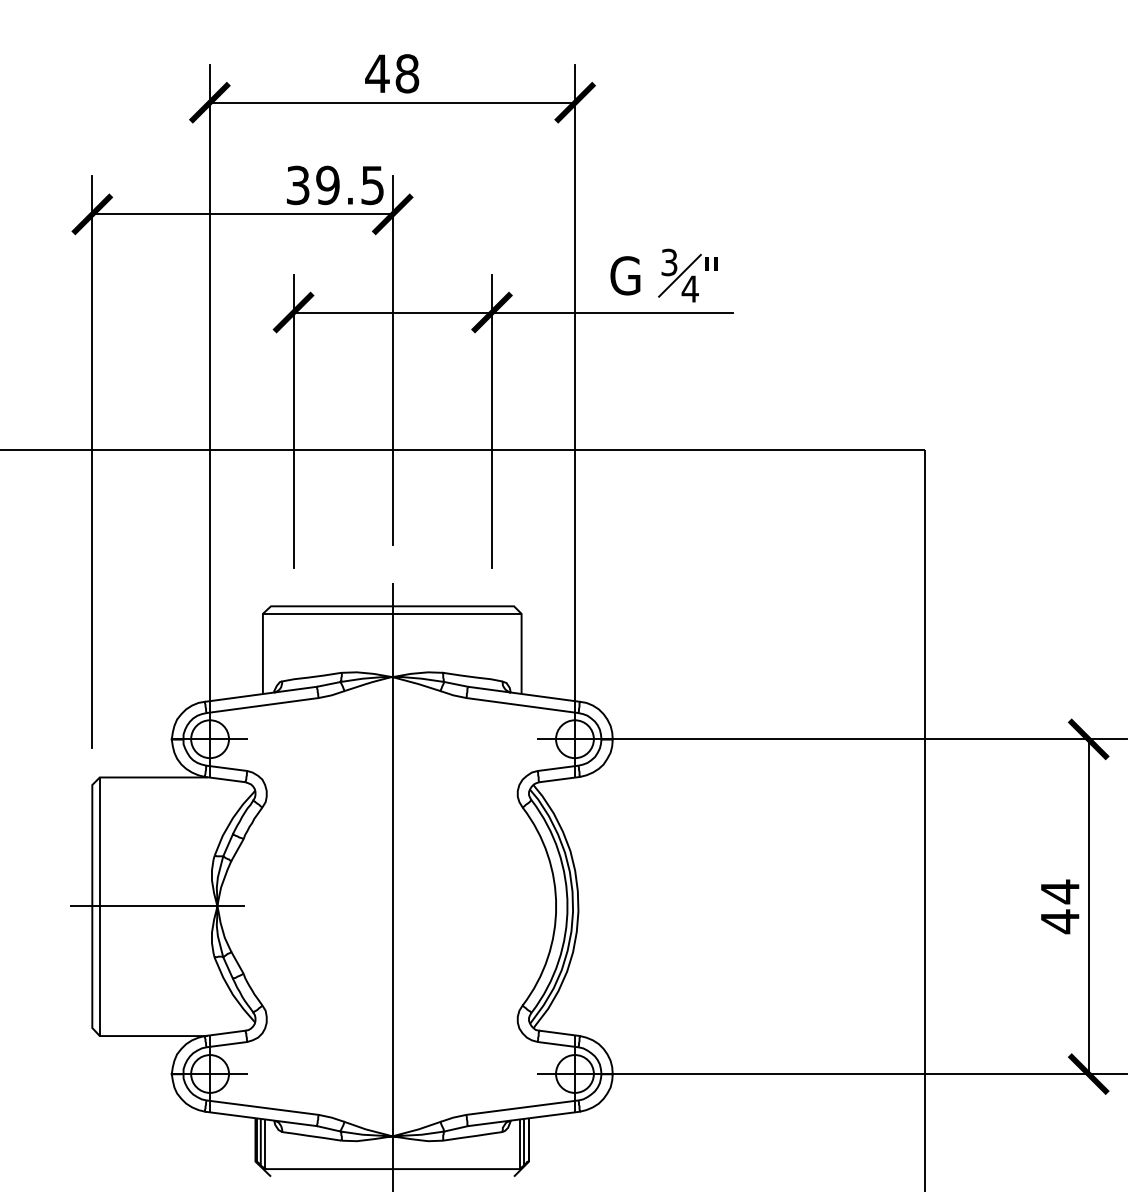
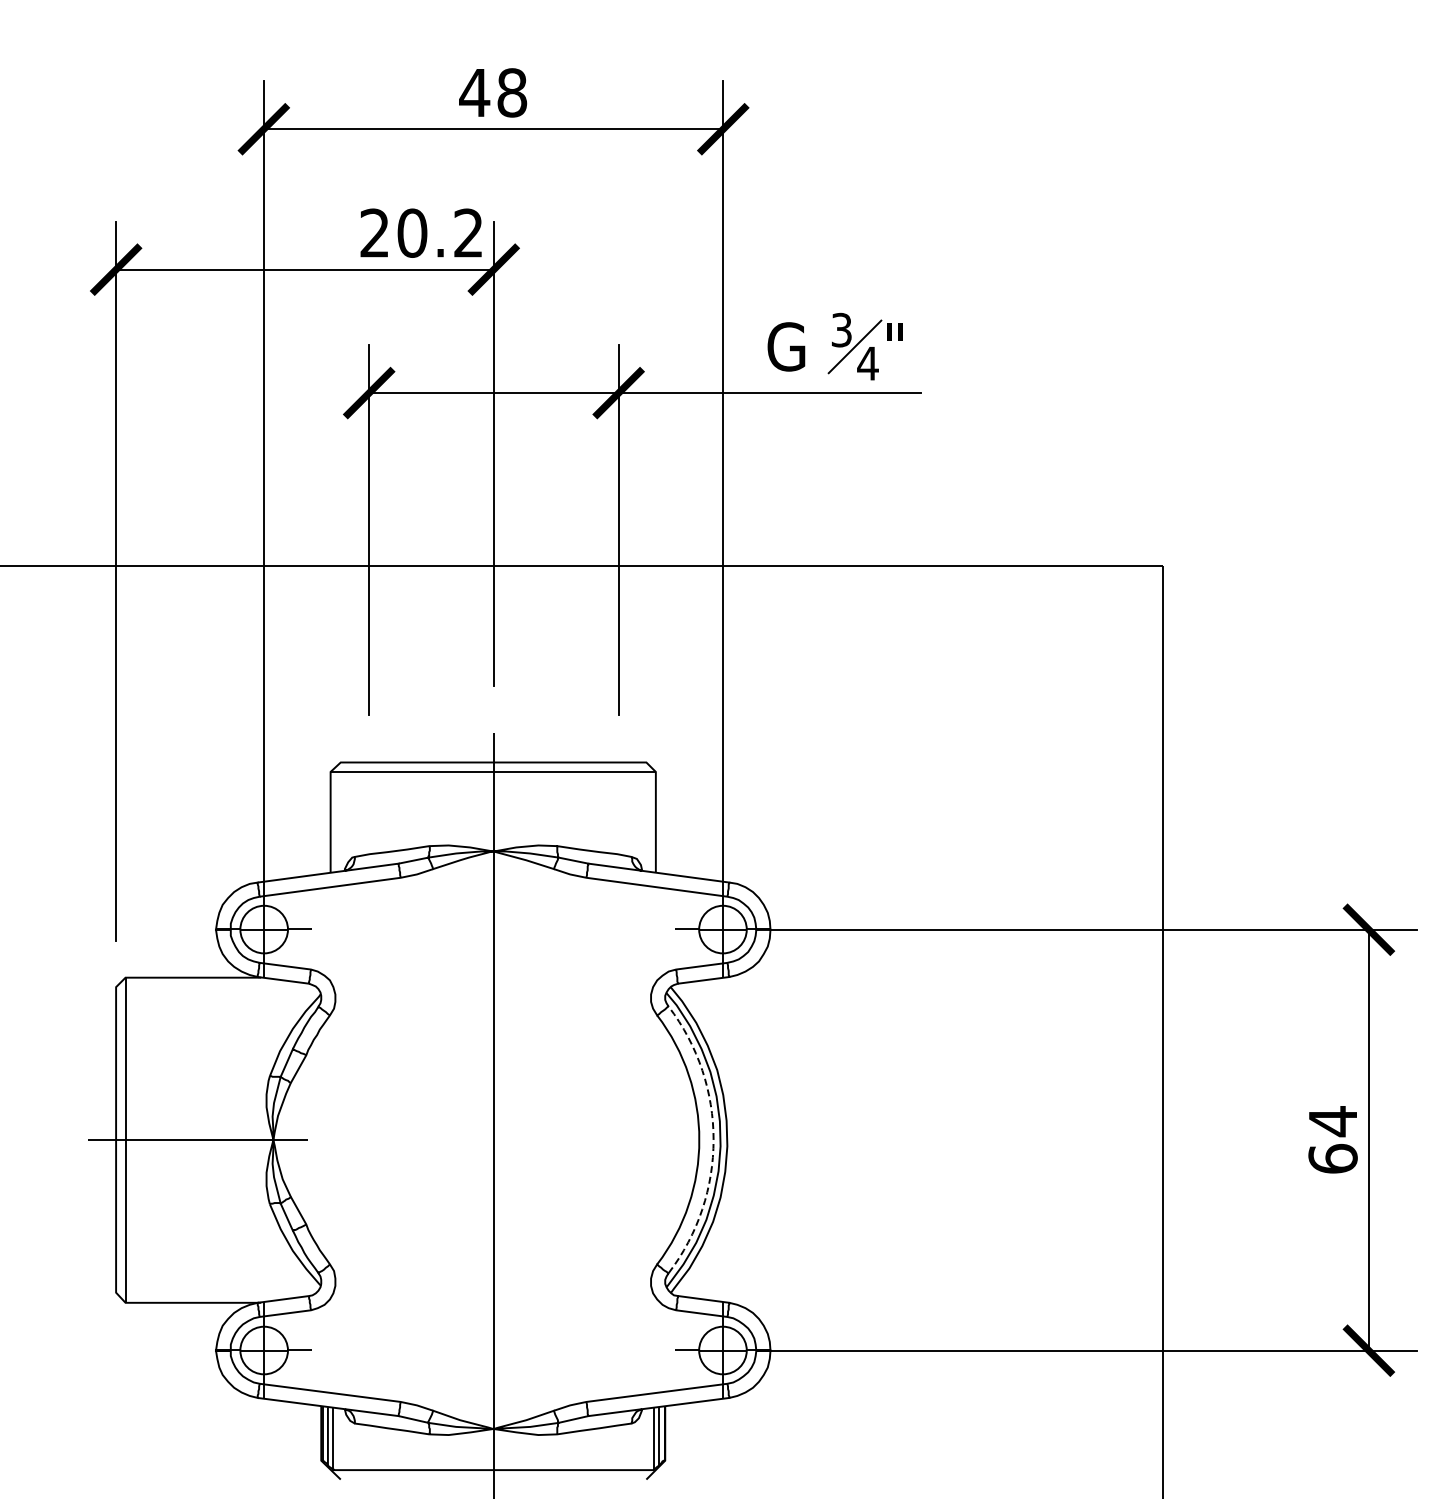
text: (335, 184) -> (421, 232), 39.5 -> 20.2
arc: (567, 906) -> (713, 1139), solid -> dashed
text: (1059, 921) -> (1332, 1158), 44 -> 64

